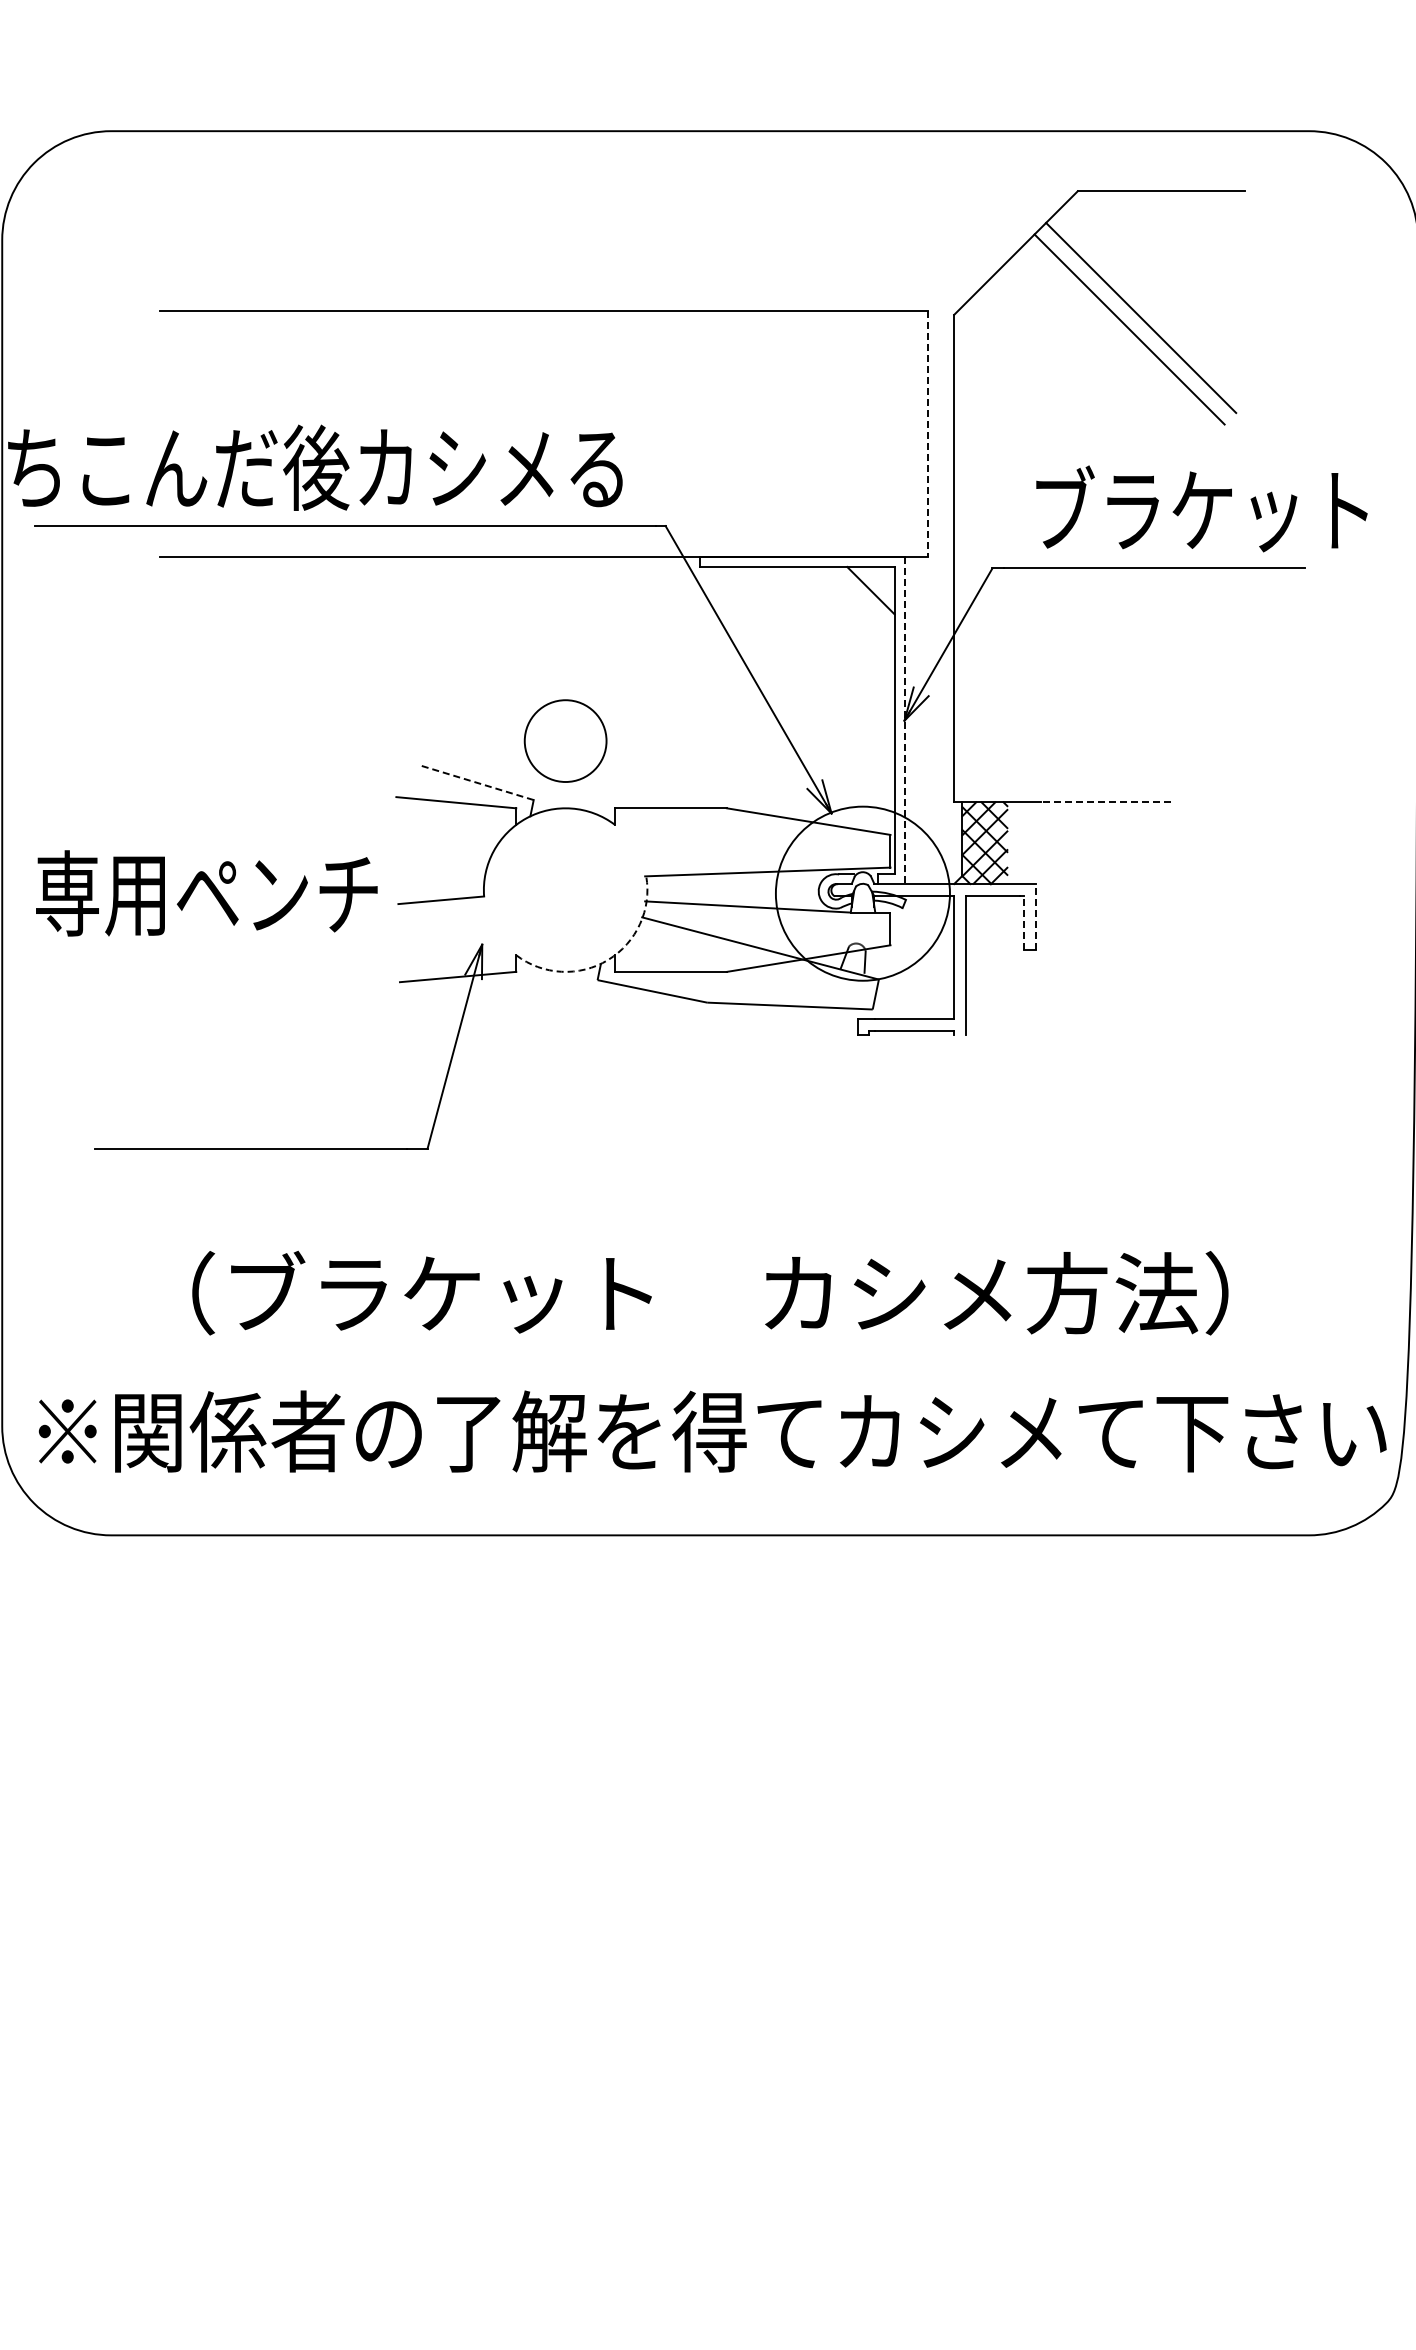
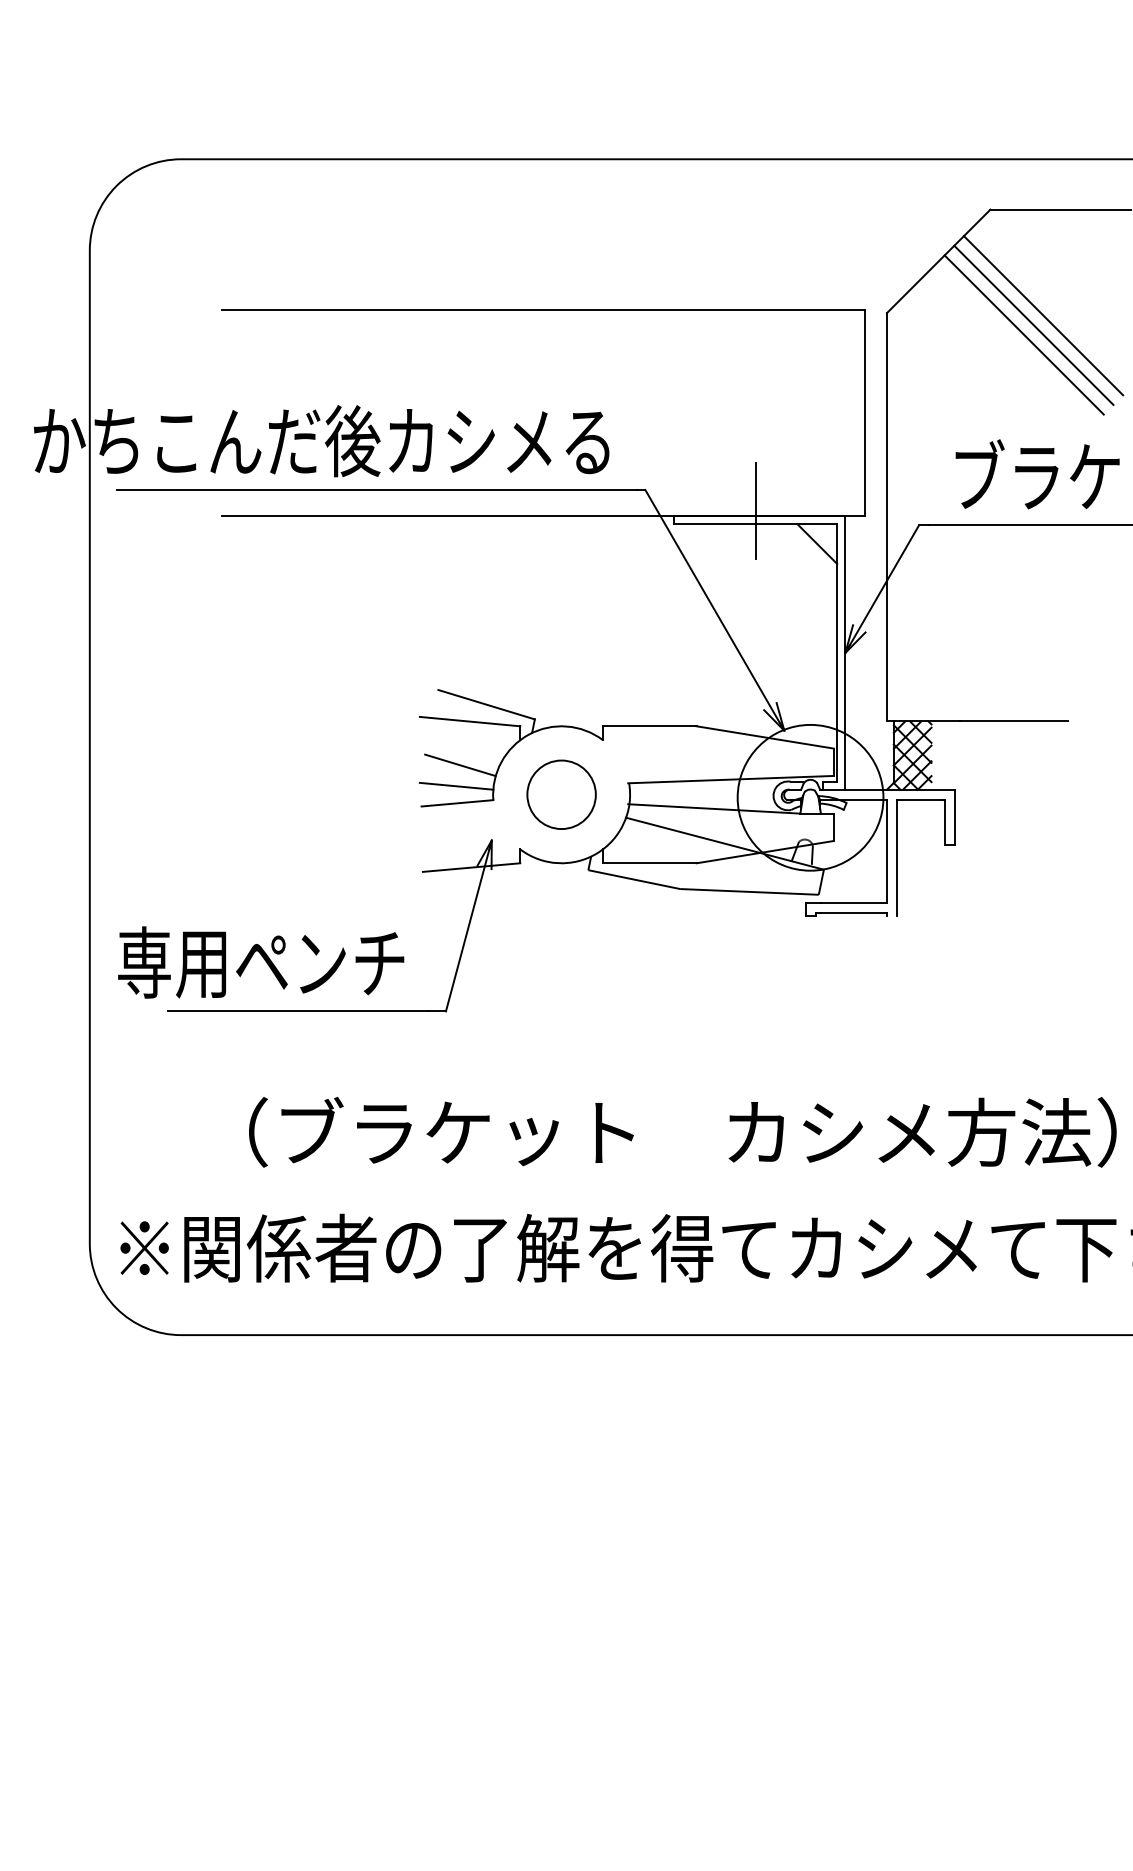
line: (1118, 341) -> (1024, 335), added
line: (927, 434) -> (864, 413), dashed -> solid
line: (797, 551) -> (755, 511), added
line: (904, 720) -> (845, 652), dashed -> solid
circle: (565, 740) -> (561, 794), moved
line: (475, 782) -> (486, 704), dashed -> solid
line: (1105, 802) -> (1013, 721), dashed -> solid
line: (444, 854) -> (460, 764), added
line: (440, 879) -> (456, 785), added
text: (206, 893) -> (260, 962), moved
line: (1035, 916) -> (955, 816), dashed -> solid
line: (1023, 922) -> (945, 821), dashed -> solid
arc: (608, 960) -> (597, 853), dashed -> solid

